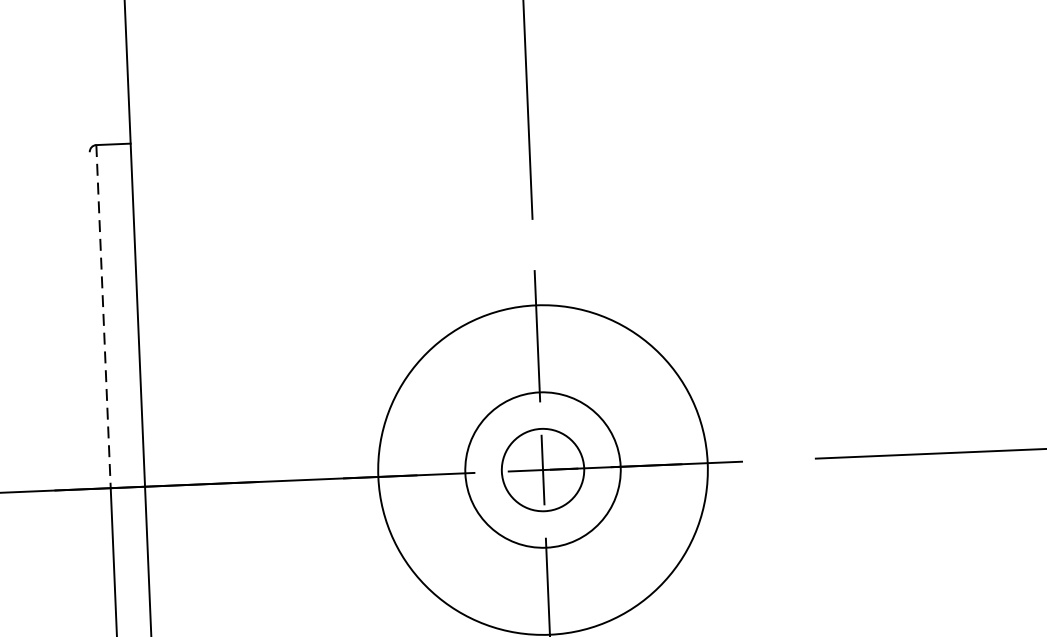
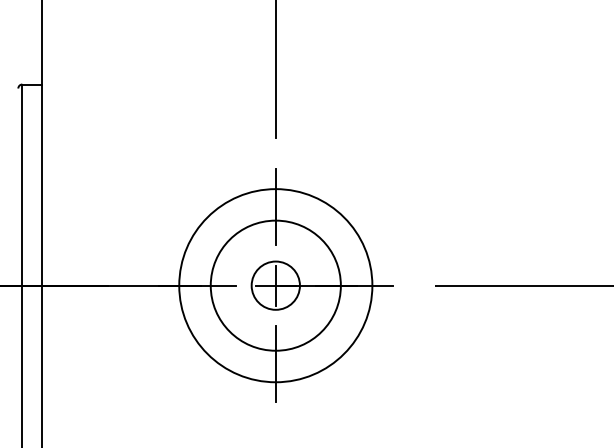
line: (103, 317) -> (22, 185), dashed -> solid
circle: (542, 469) -> (275, 285), size x1.43

